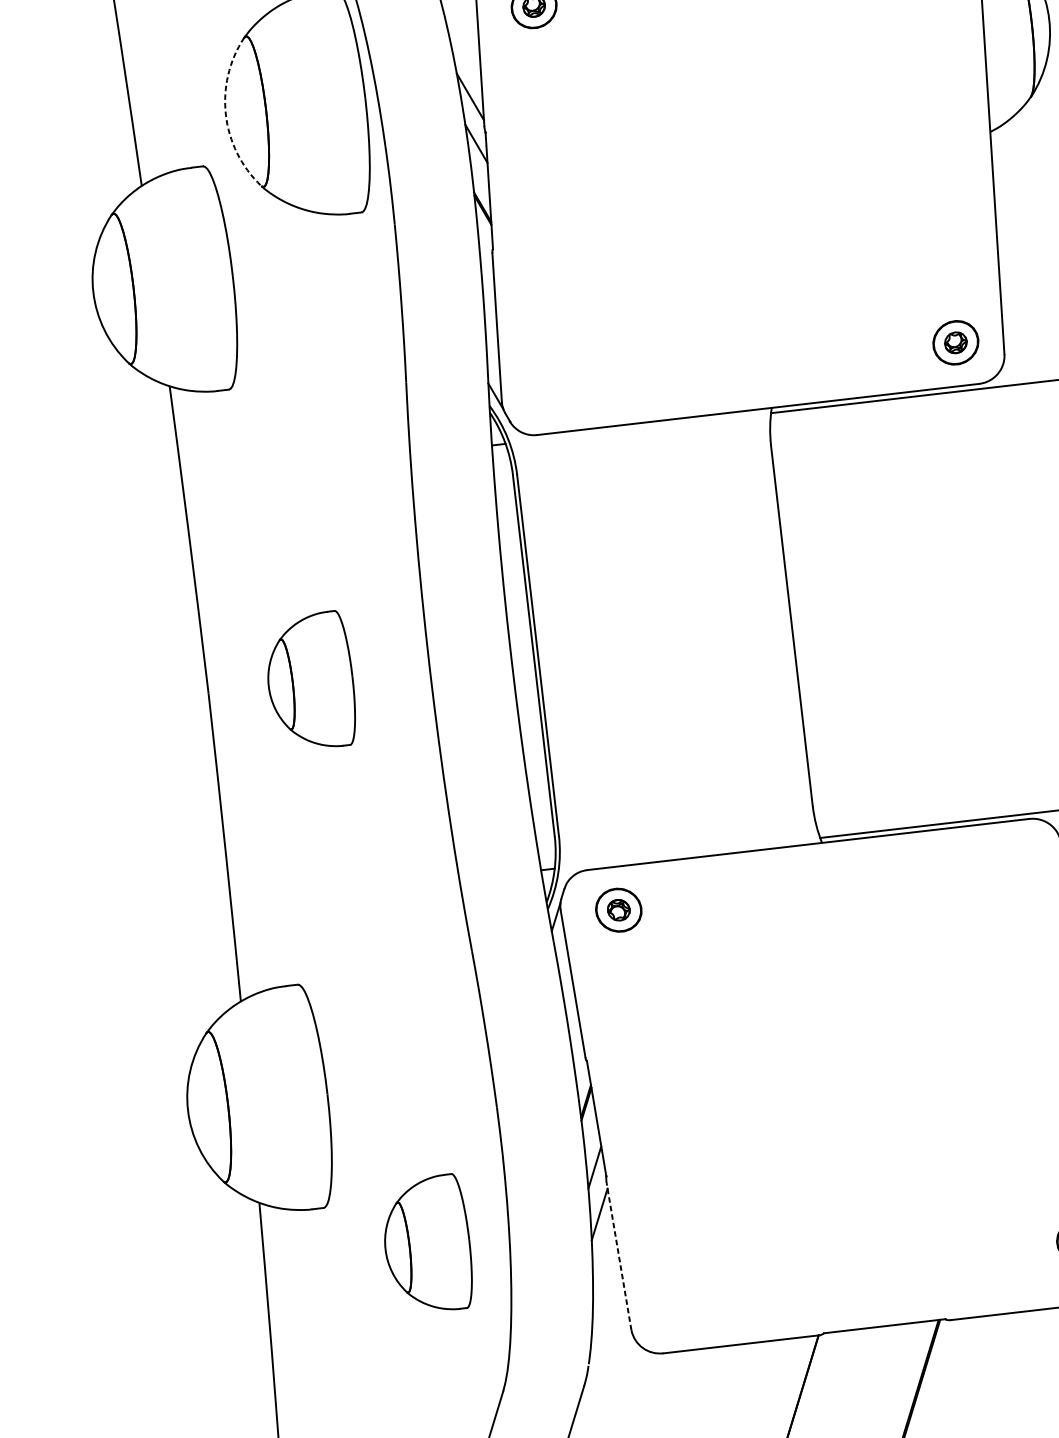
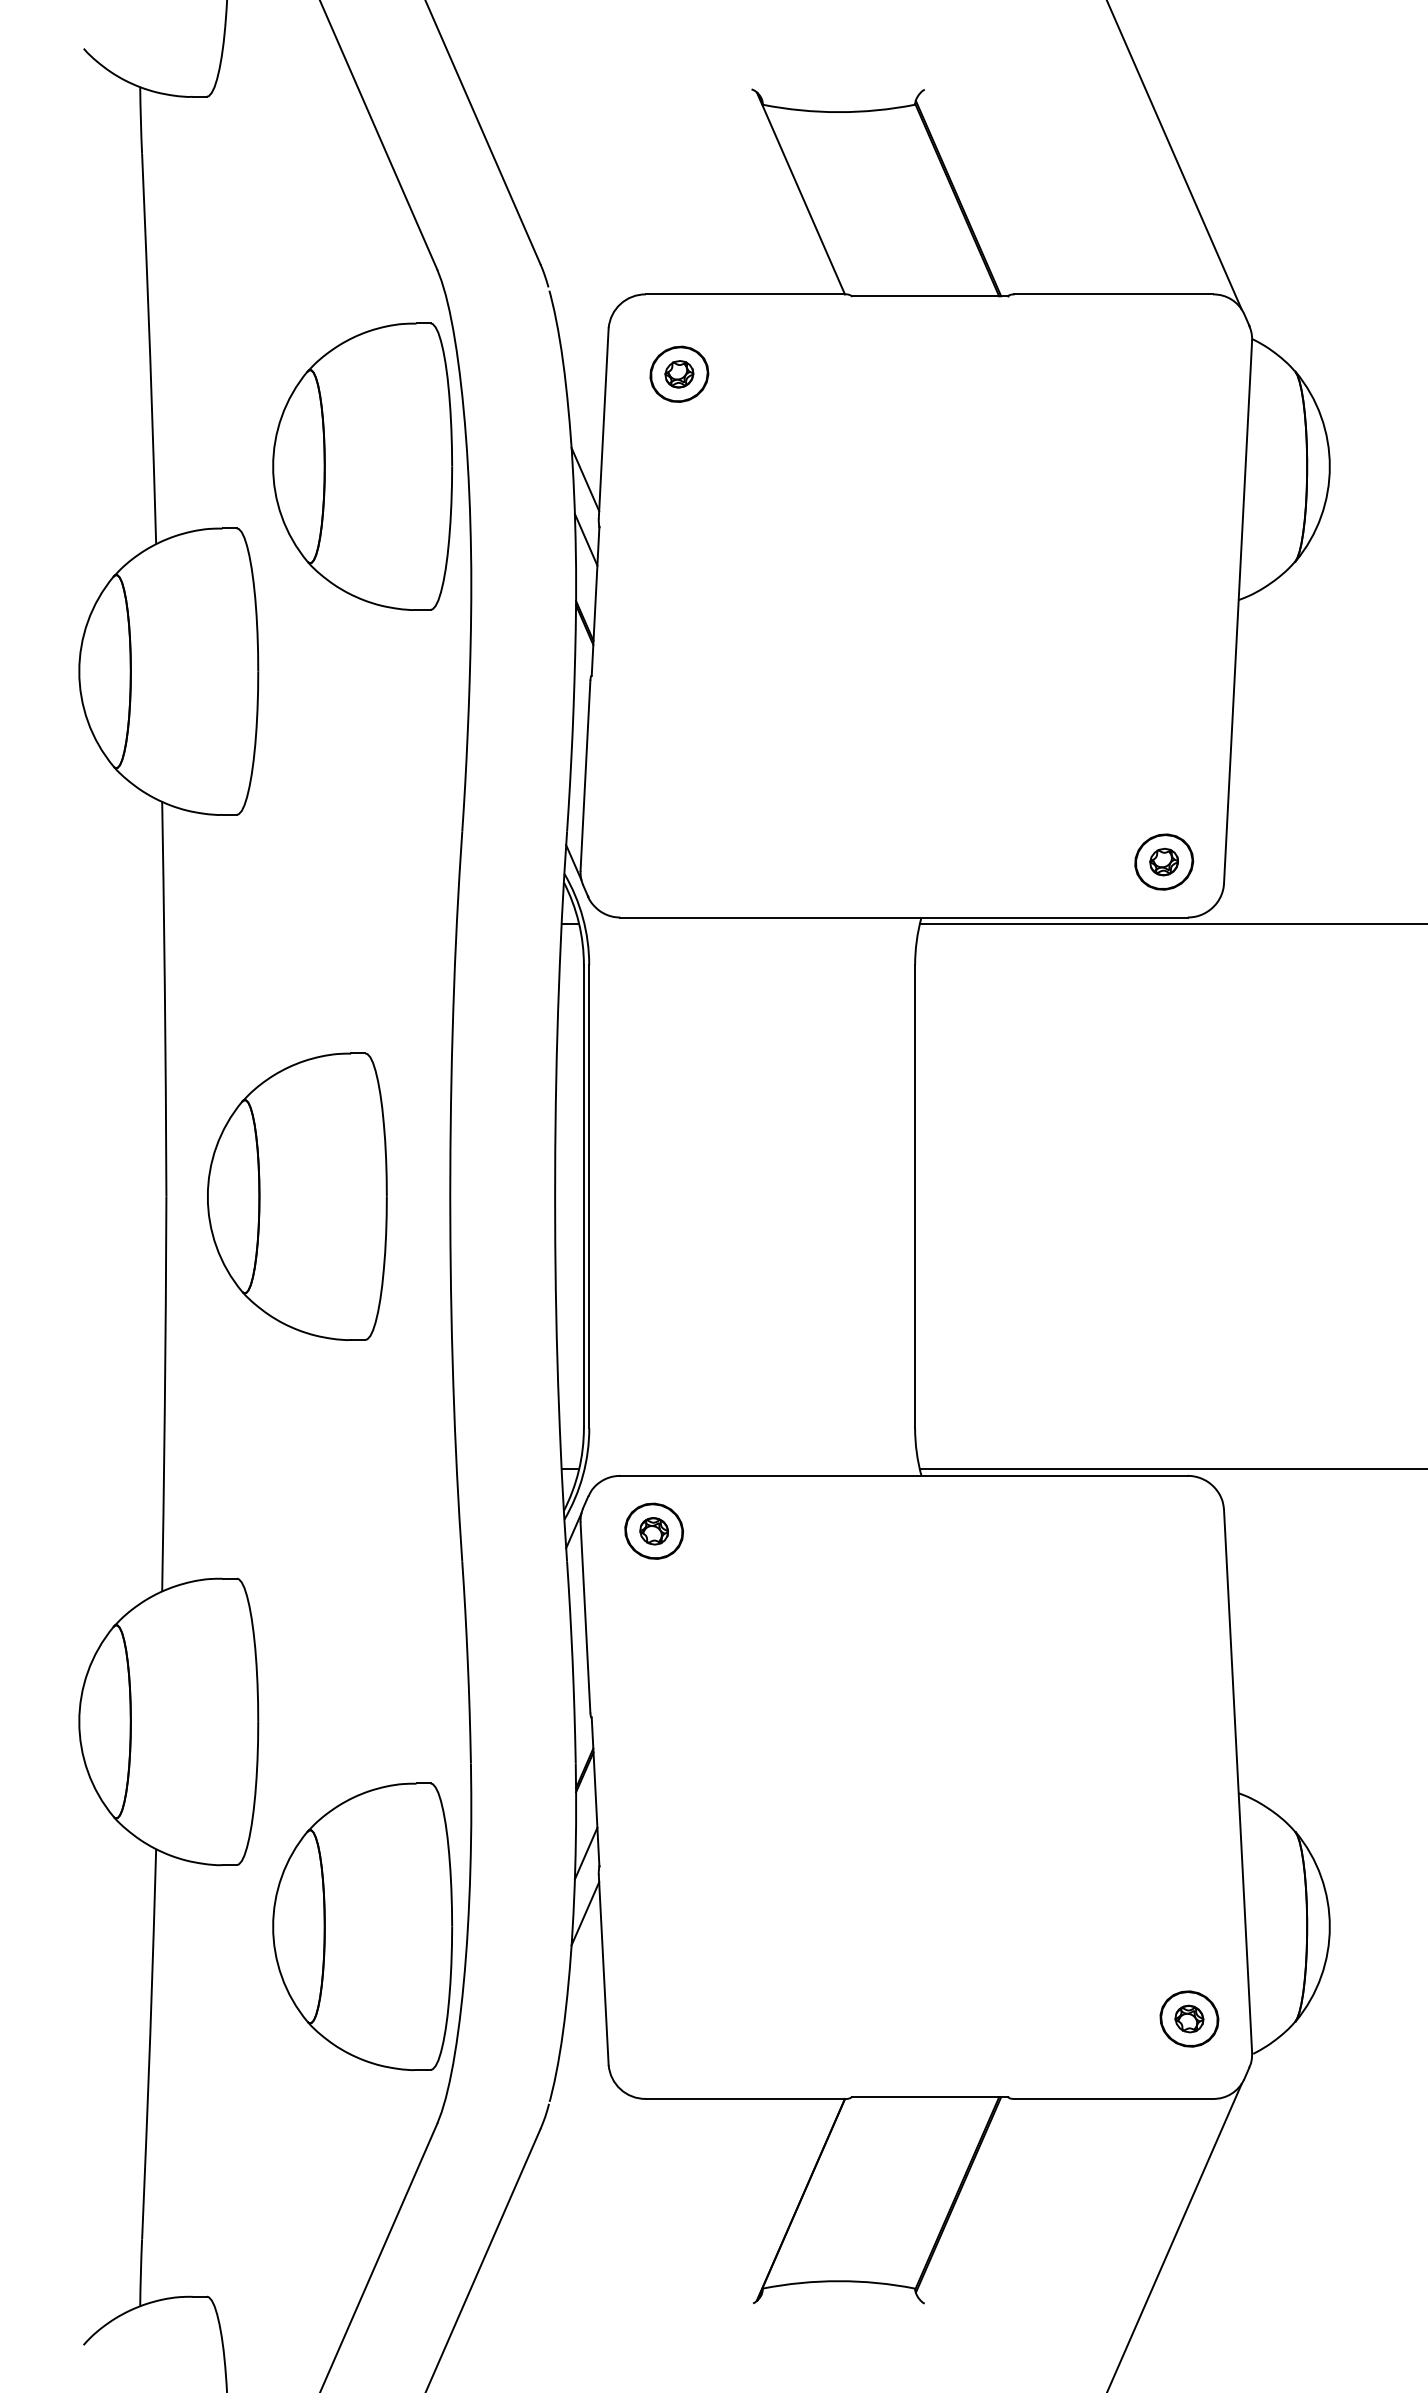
arc: (226, 114) -> (273, 466), dashed -> solid
part: (310, 681) -> (297, 1196), size x1.67
part: (427, 1244) -> (362, 1926), size x1.67
line: (618, 1256) -> (603, 1969), dashed -> solid

